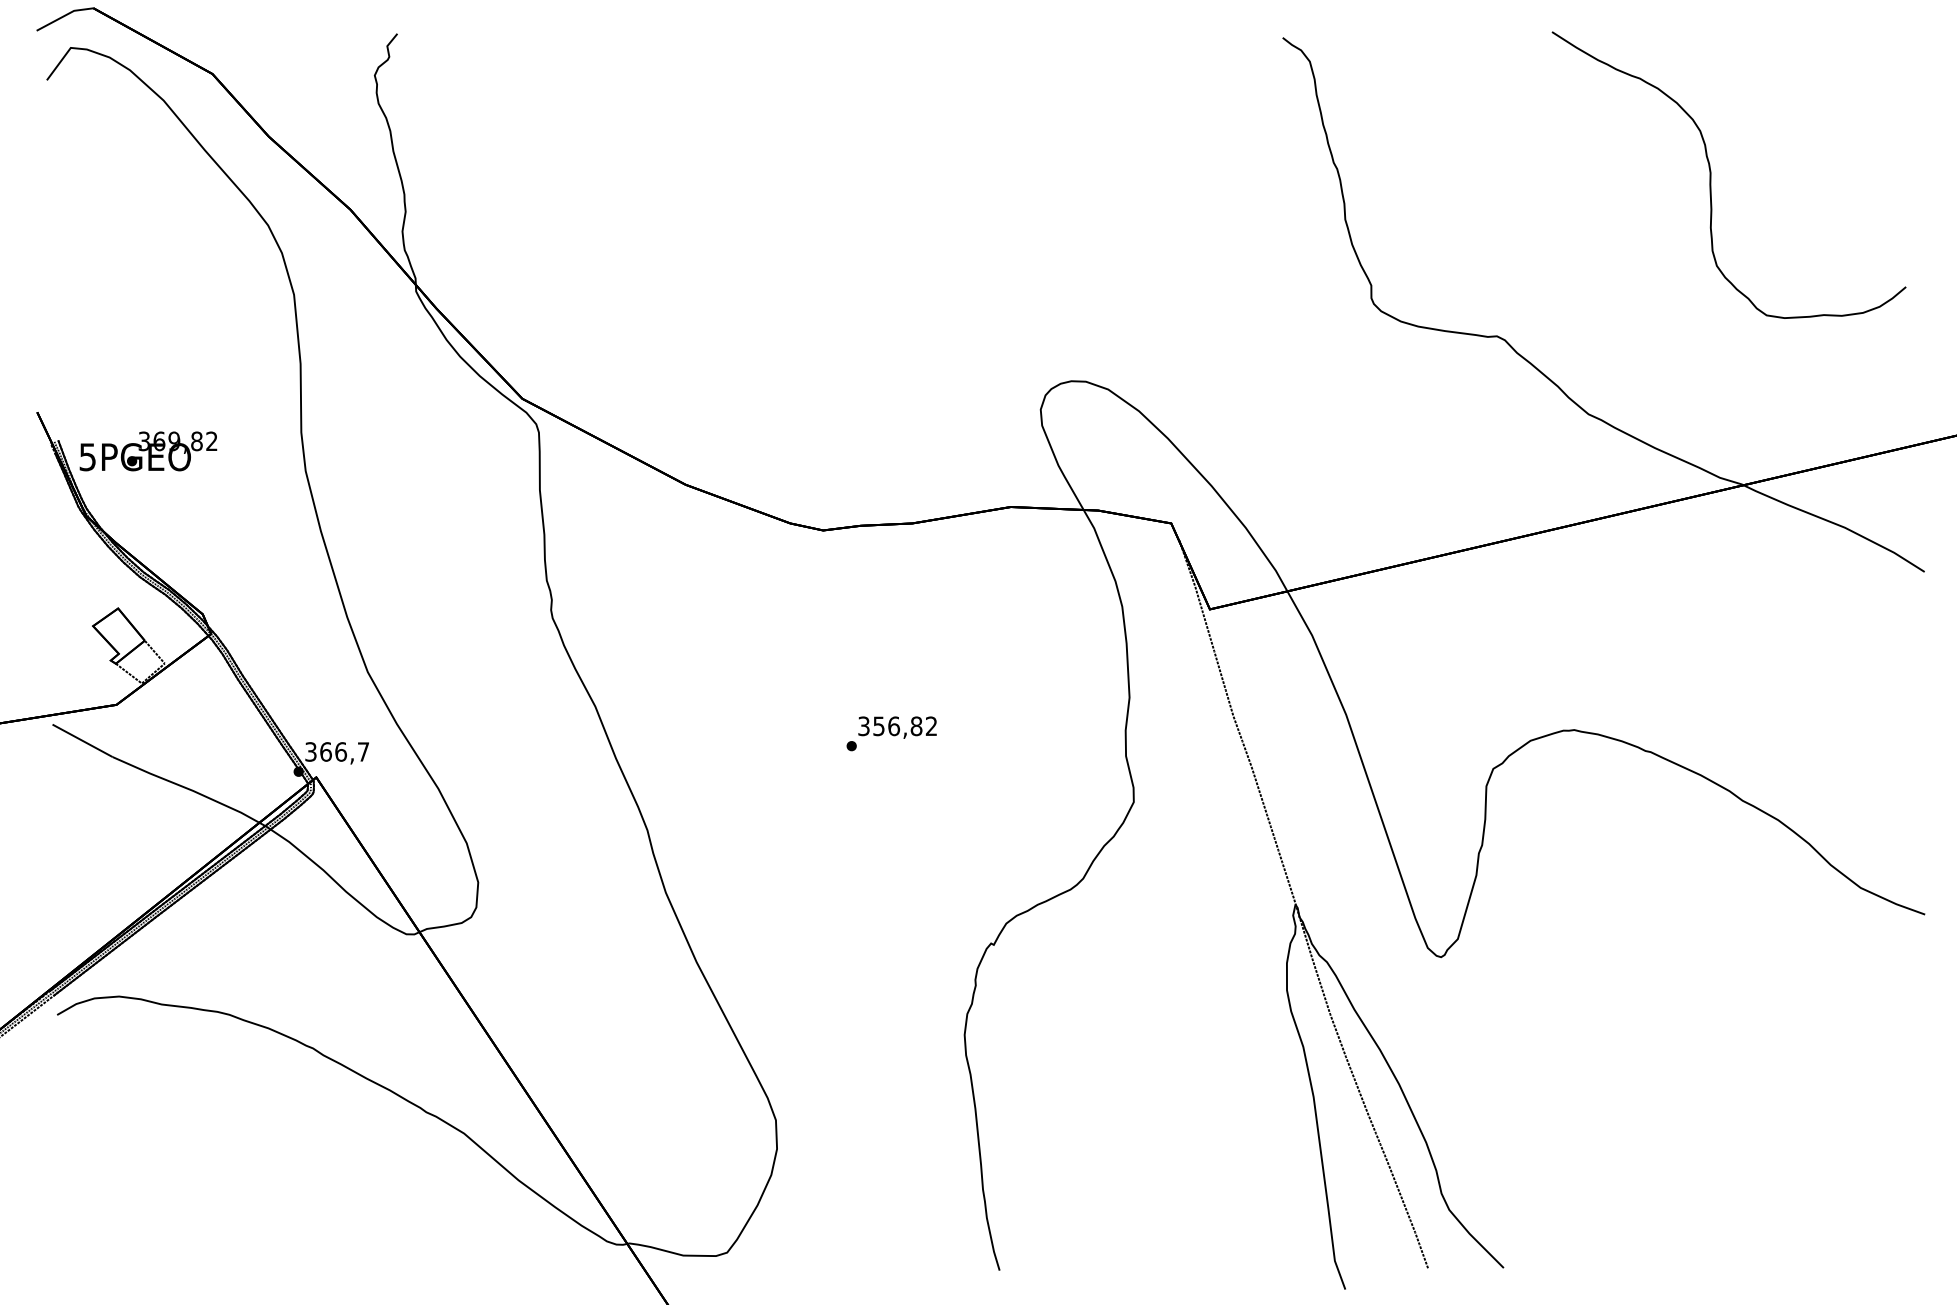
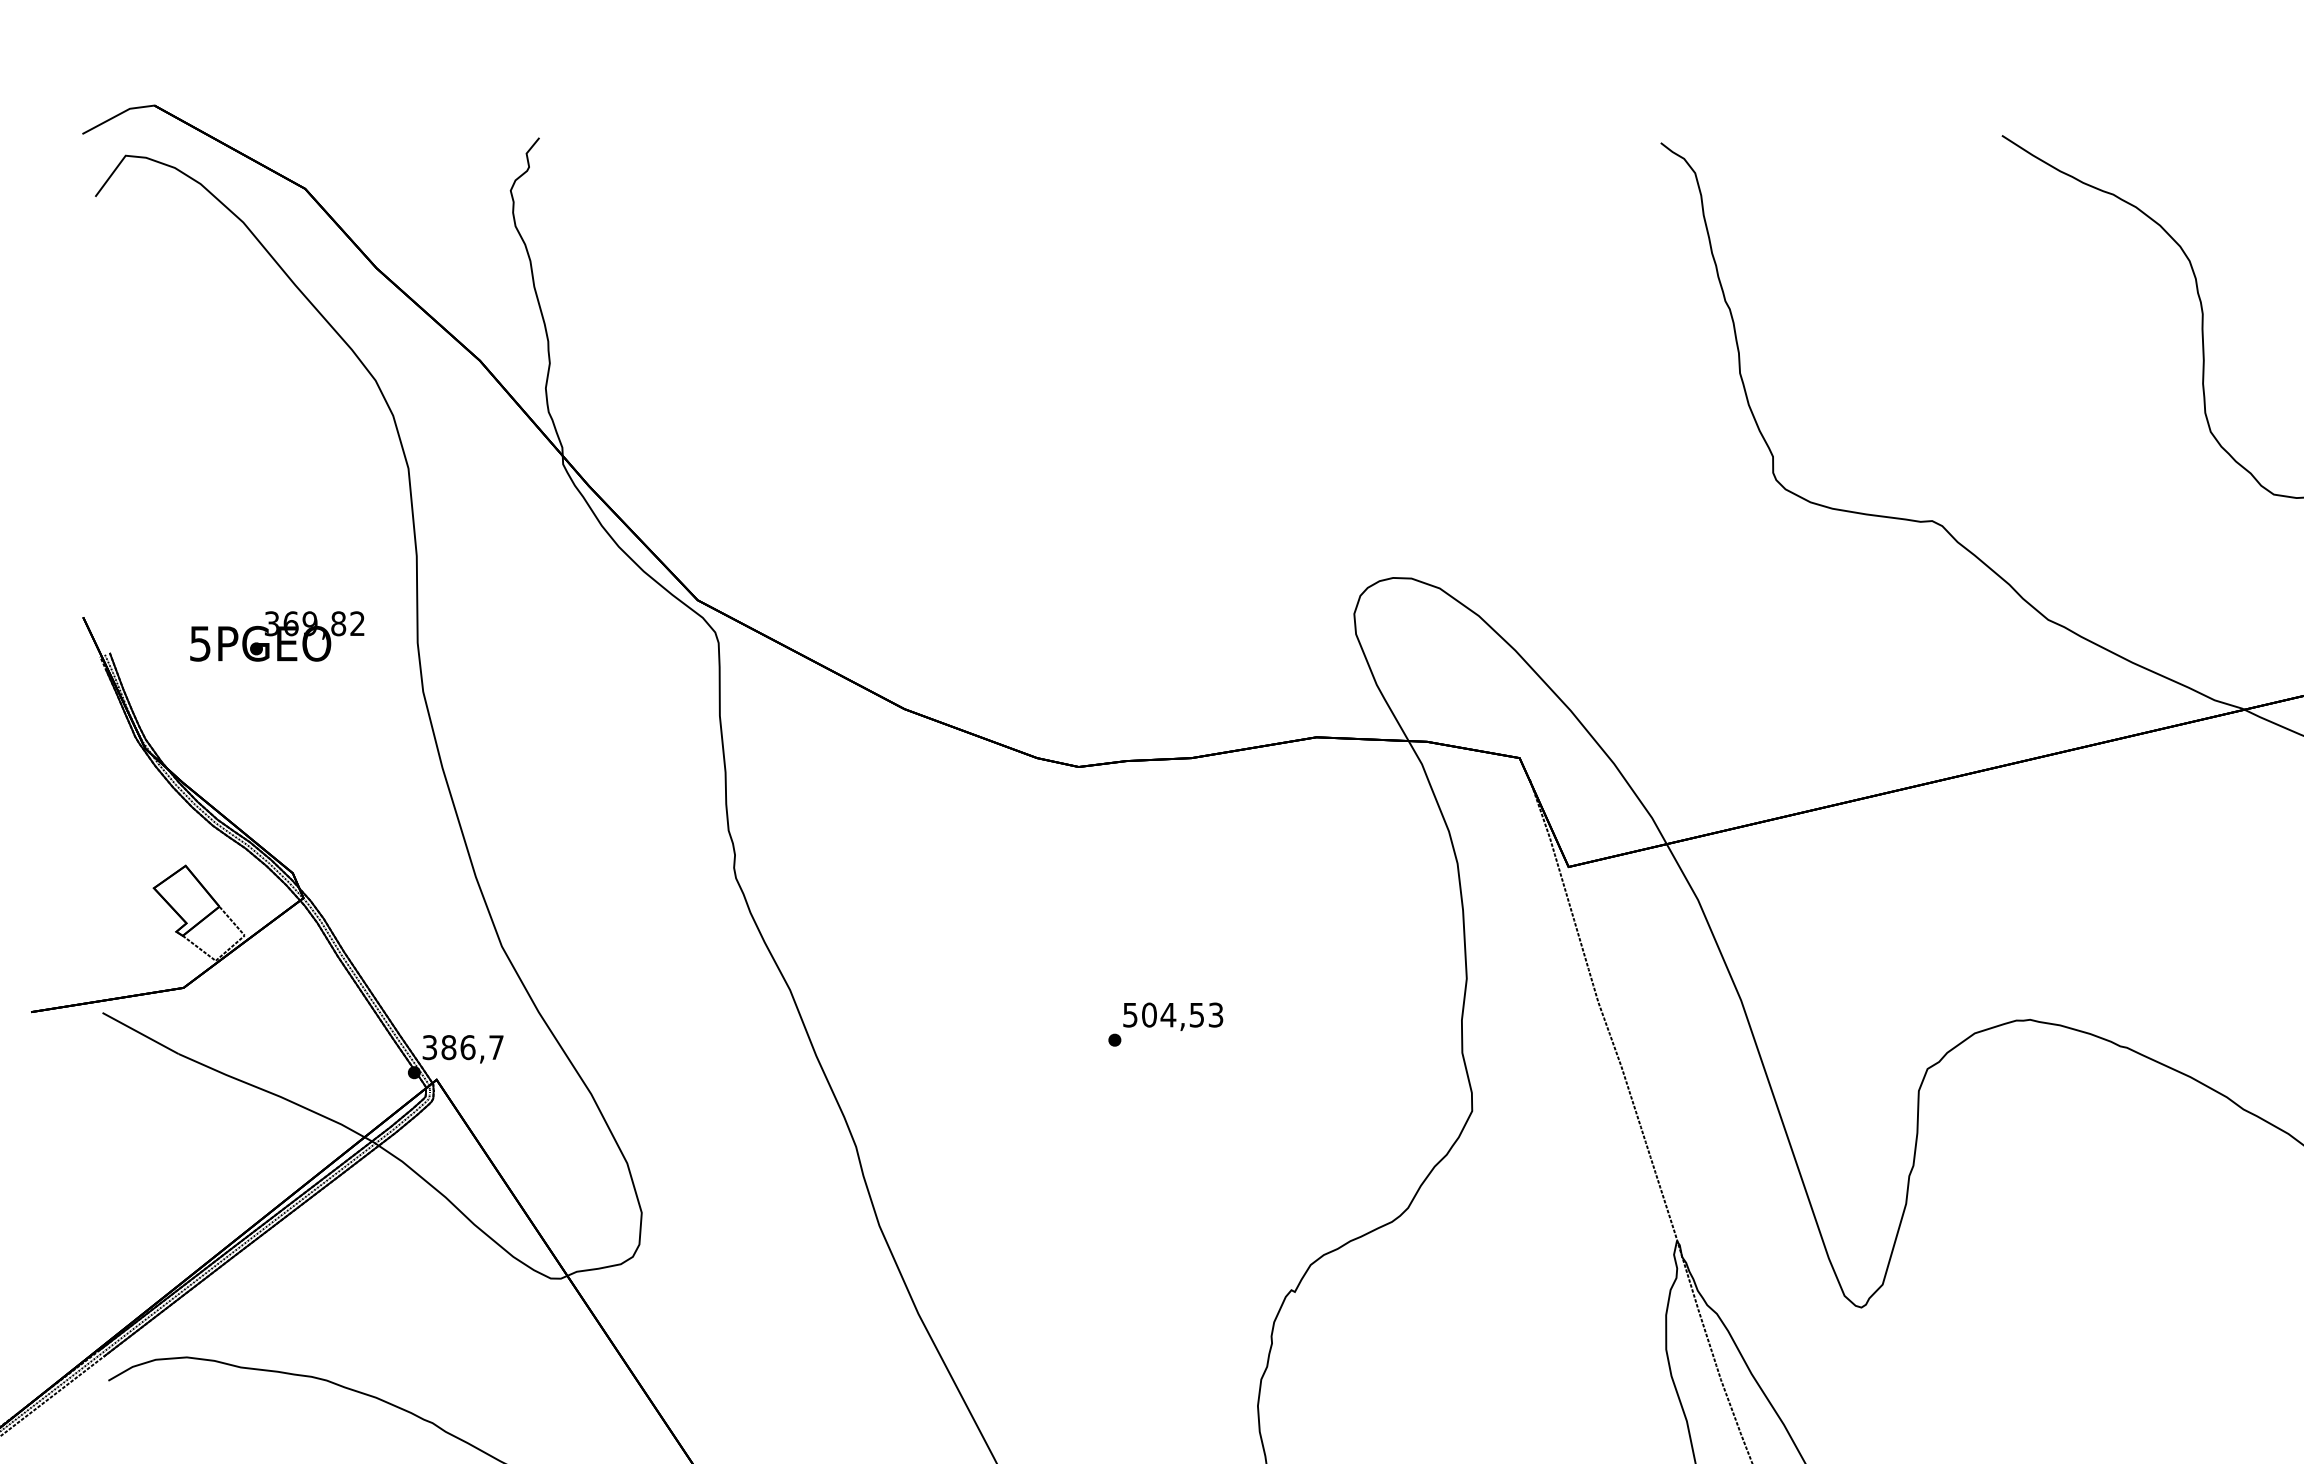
text: (148, 451) -> (277, 636), moved
text: (897, 726) -> (1172, 1015), 356,82 -> 504,53
text: (325, 751) -> (448, 1046), 366,7 -> 386,7

